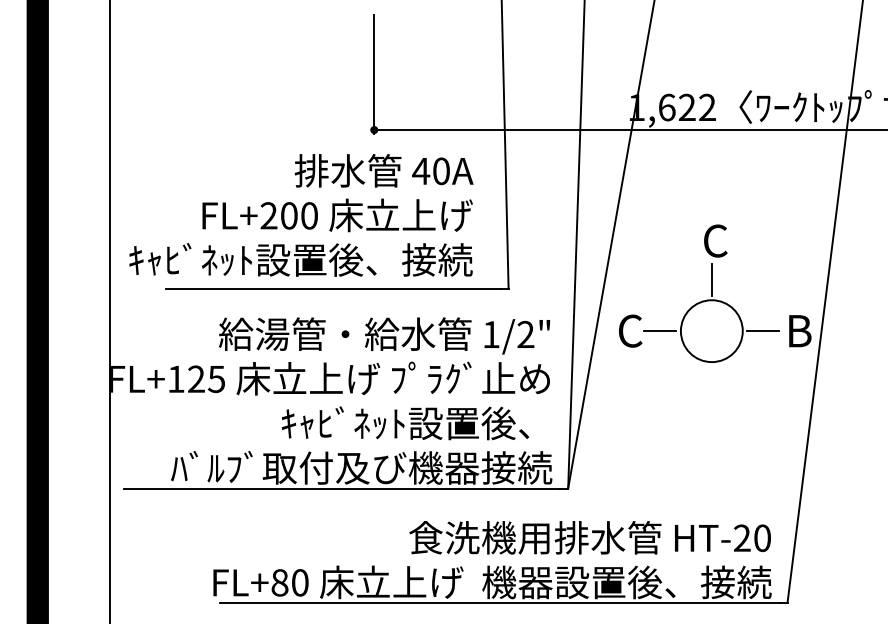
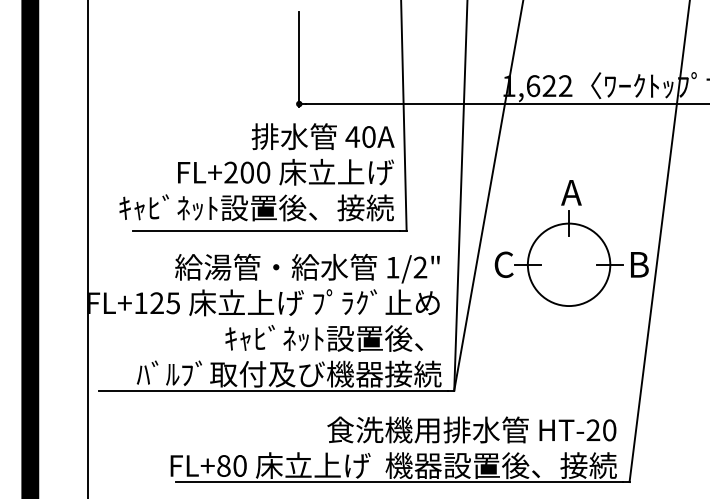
text: (301, 215) -> (257, 172), moved
text: (714, 240) -> (571, 192), C -> A
circle: (711, 330) -> (568, 264), size x1.67

